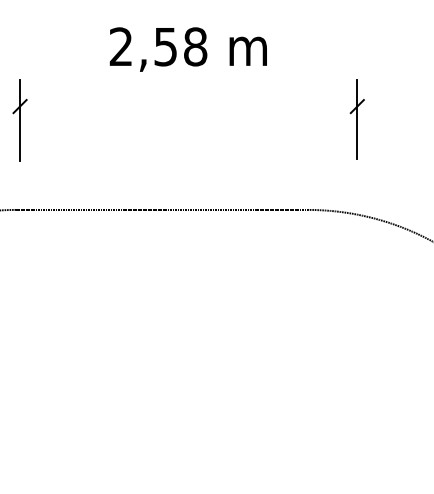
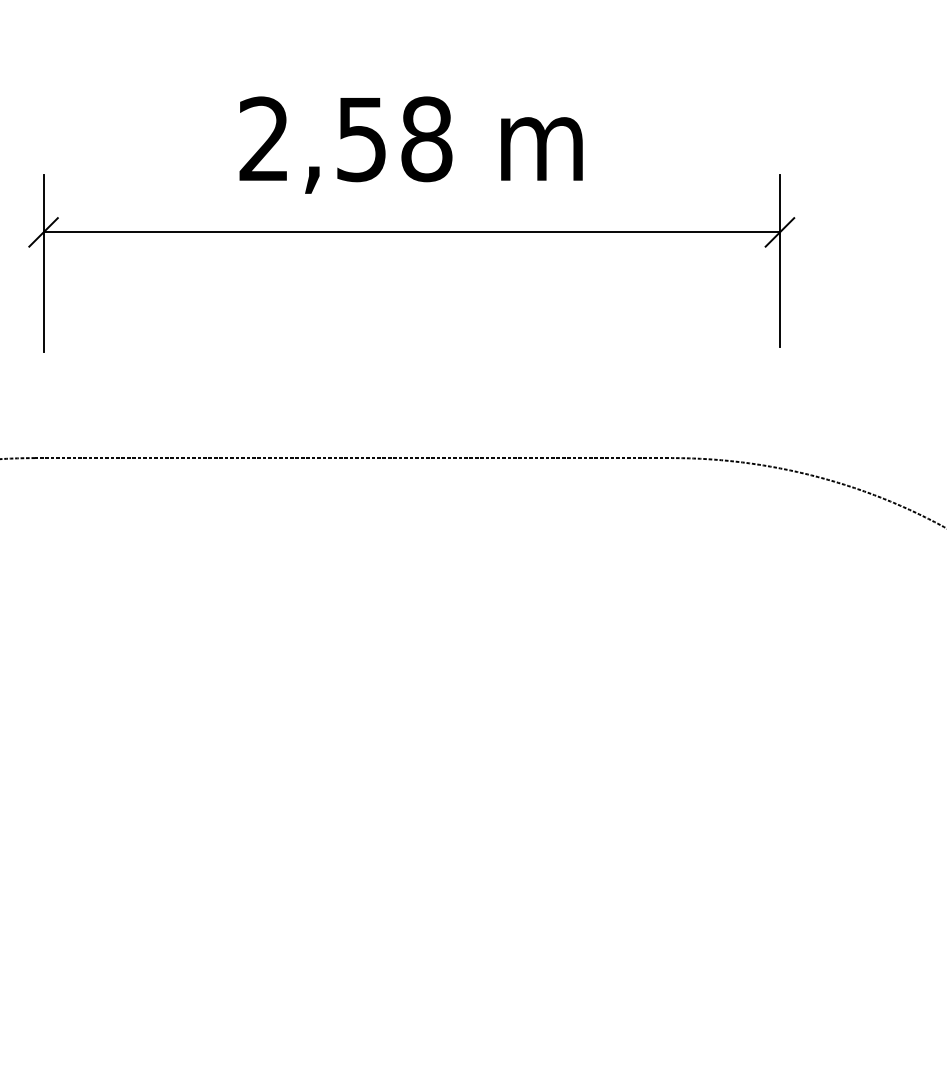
text: (187, 49) -> (409, 144), moved
line: (188, 106) -> (411, 232), added

